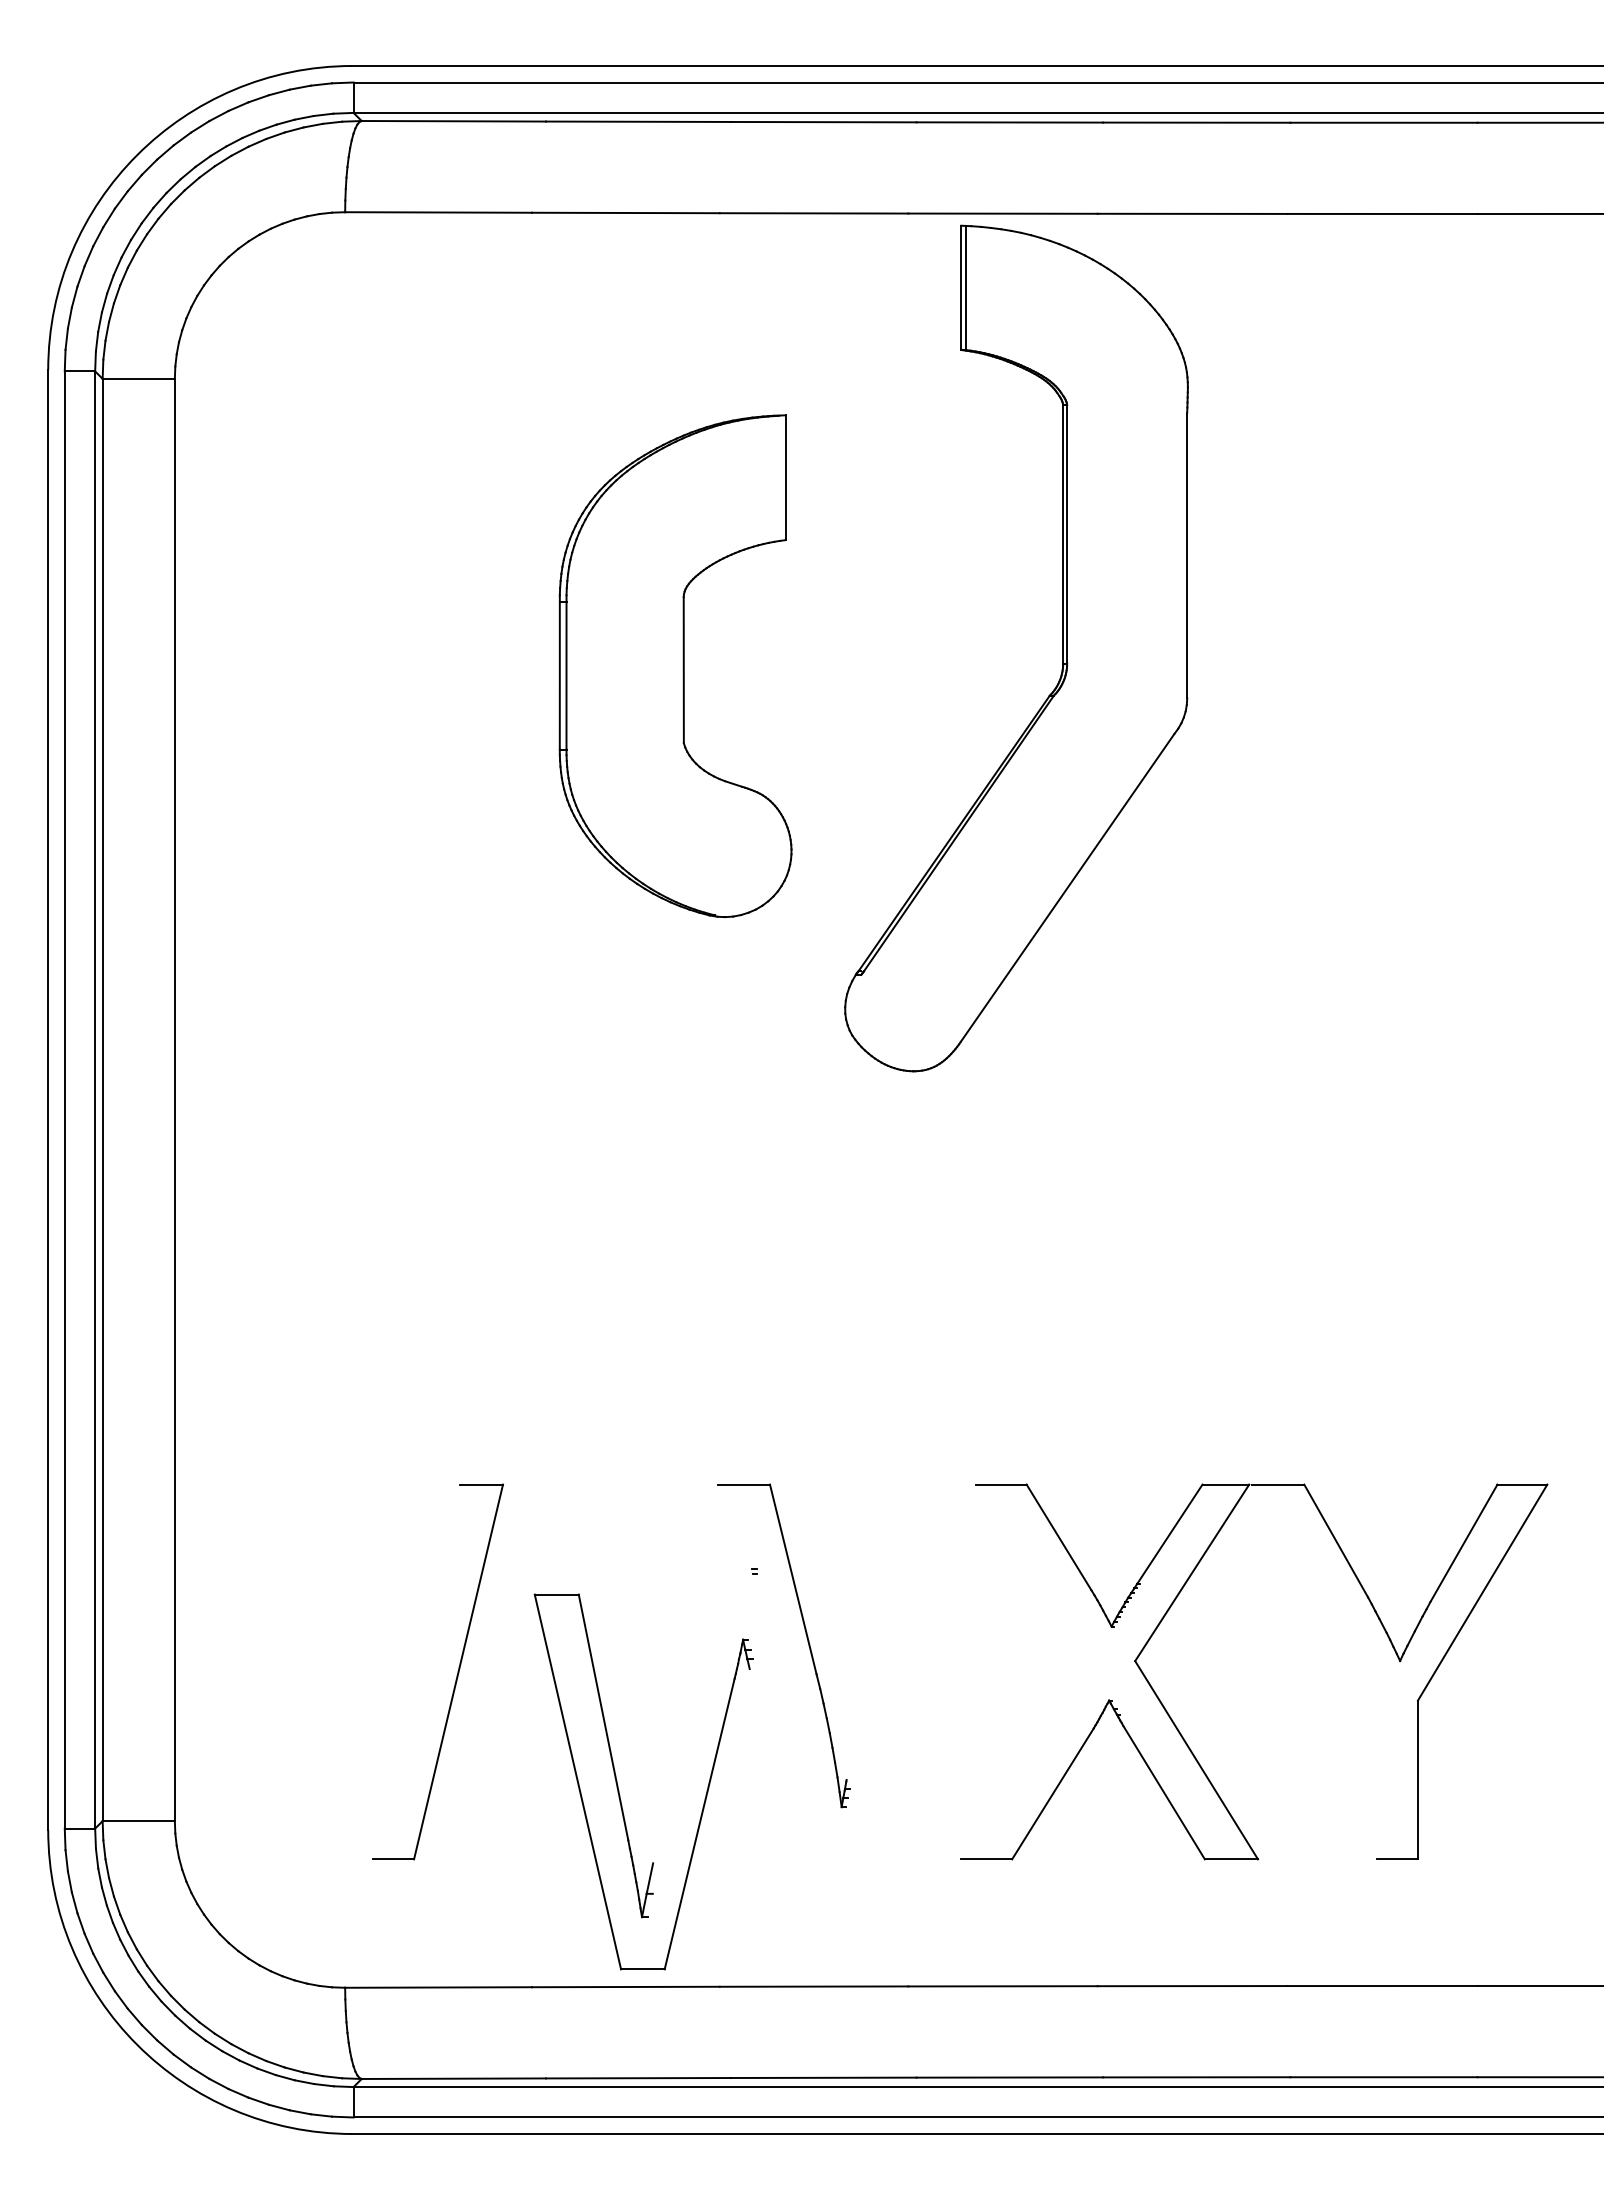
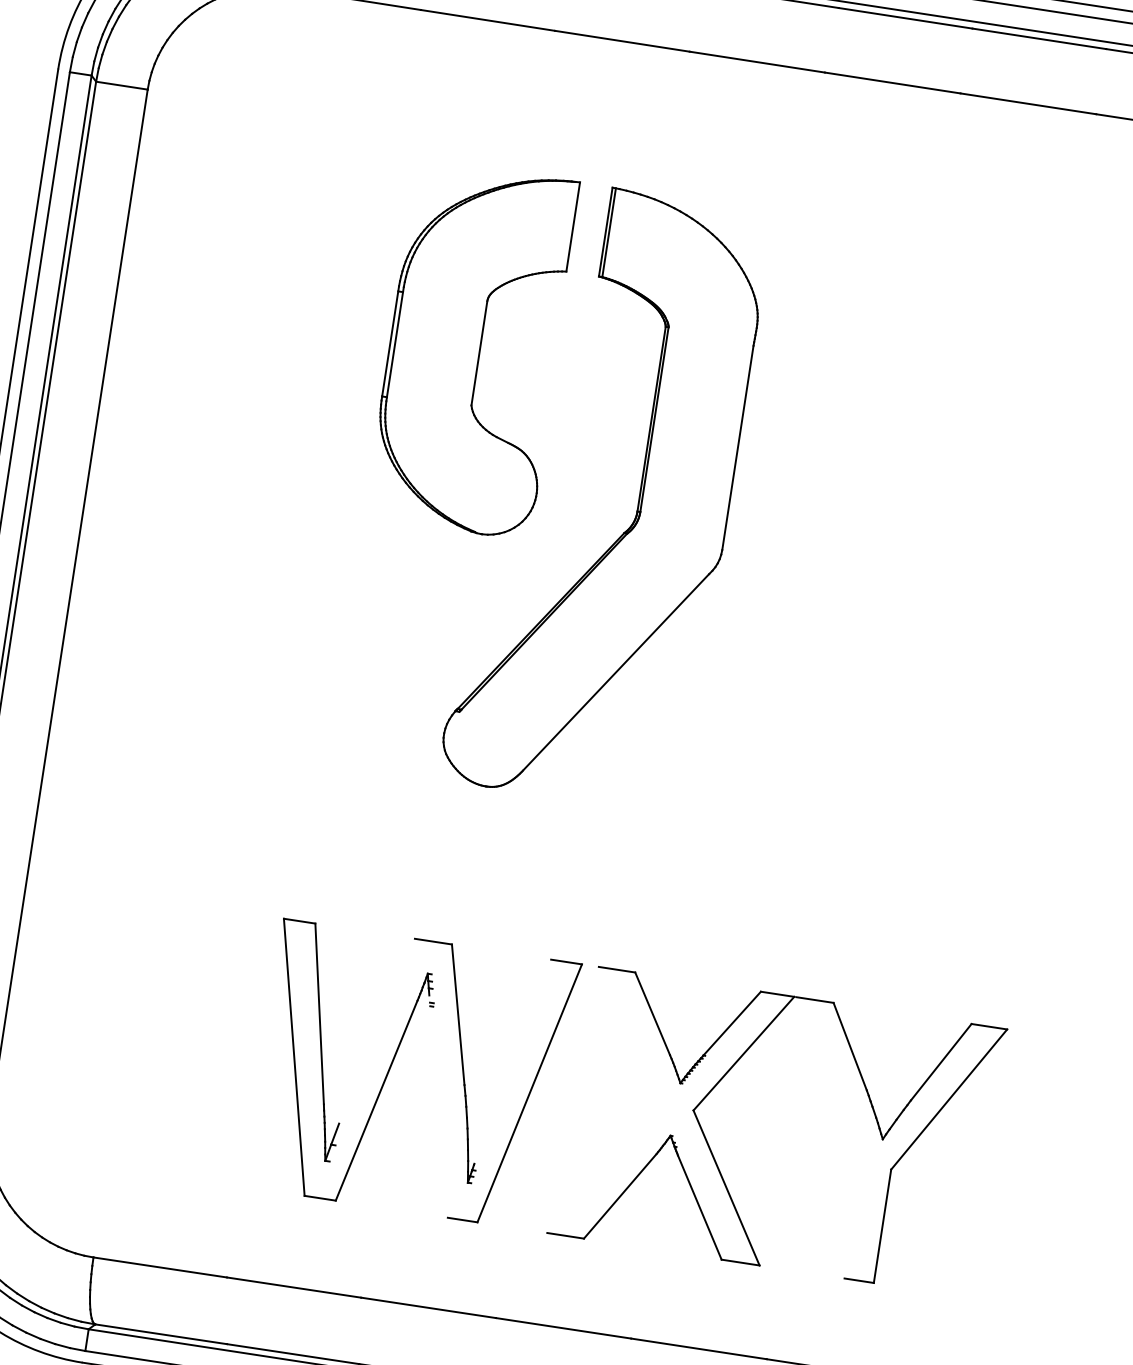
part: (1062, 648) -> (638, 500), moved
part: (456, 1675) -> (527, 1095), moved
part: (618, 1785) -> (322, 1064), moved

